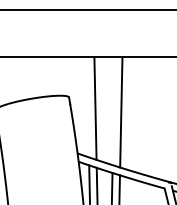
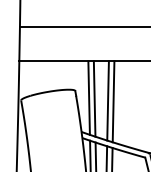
line: (87, 106) -> (88, 97), added
line: (113, 110) -> (107, 100), added

